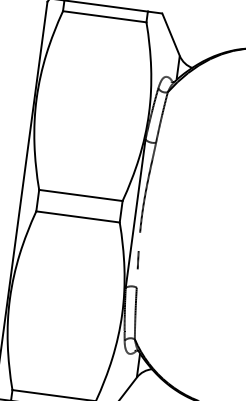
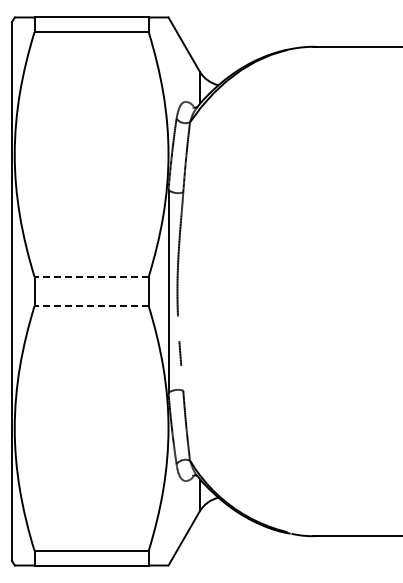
line: (80, 195) -> (91, 276), solid -> dashed
line: (77, 217) -> (91, 306), solid -> dashed

